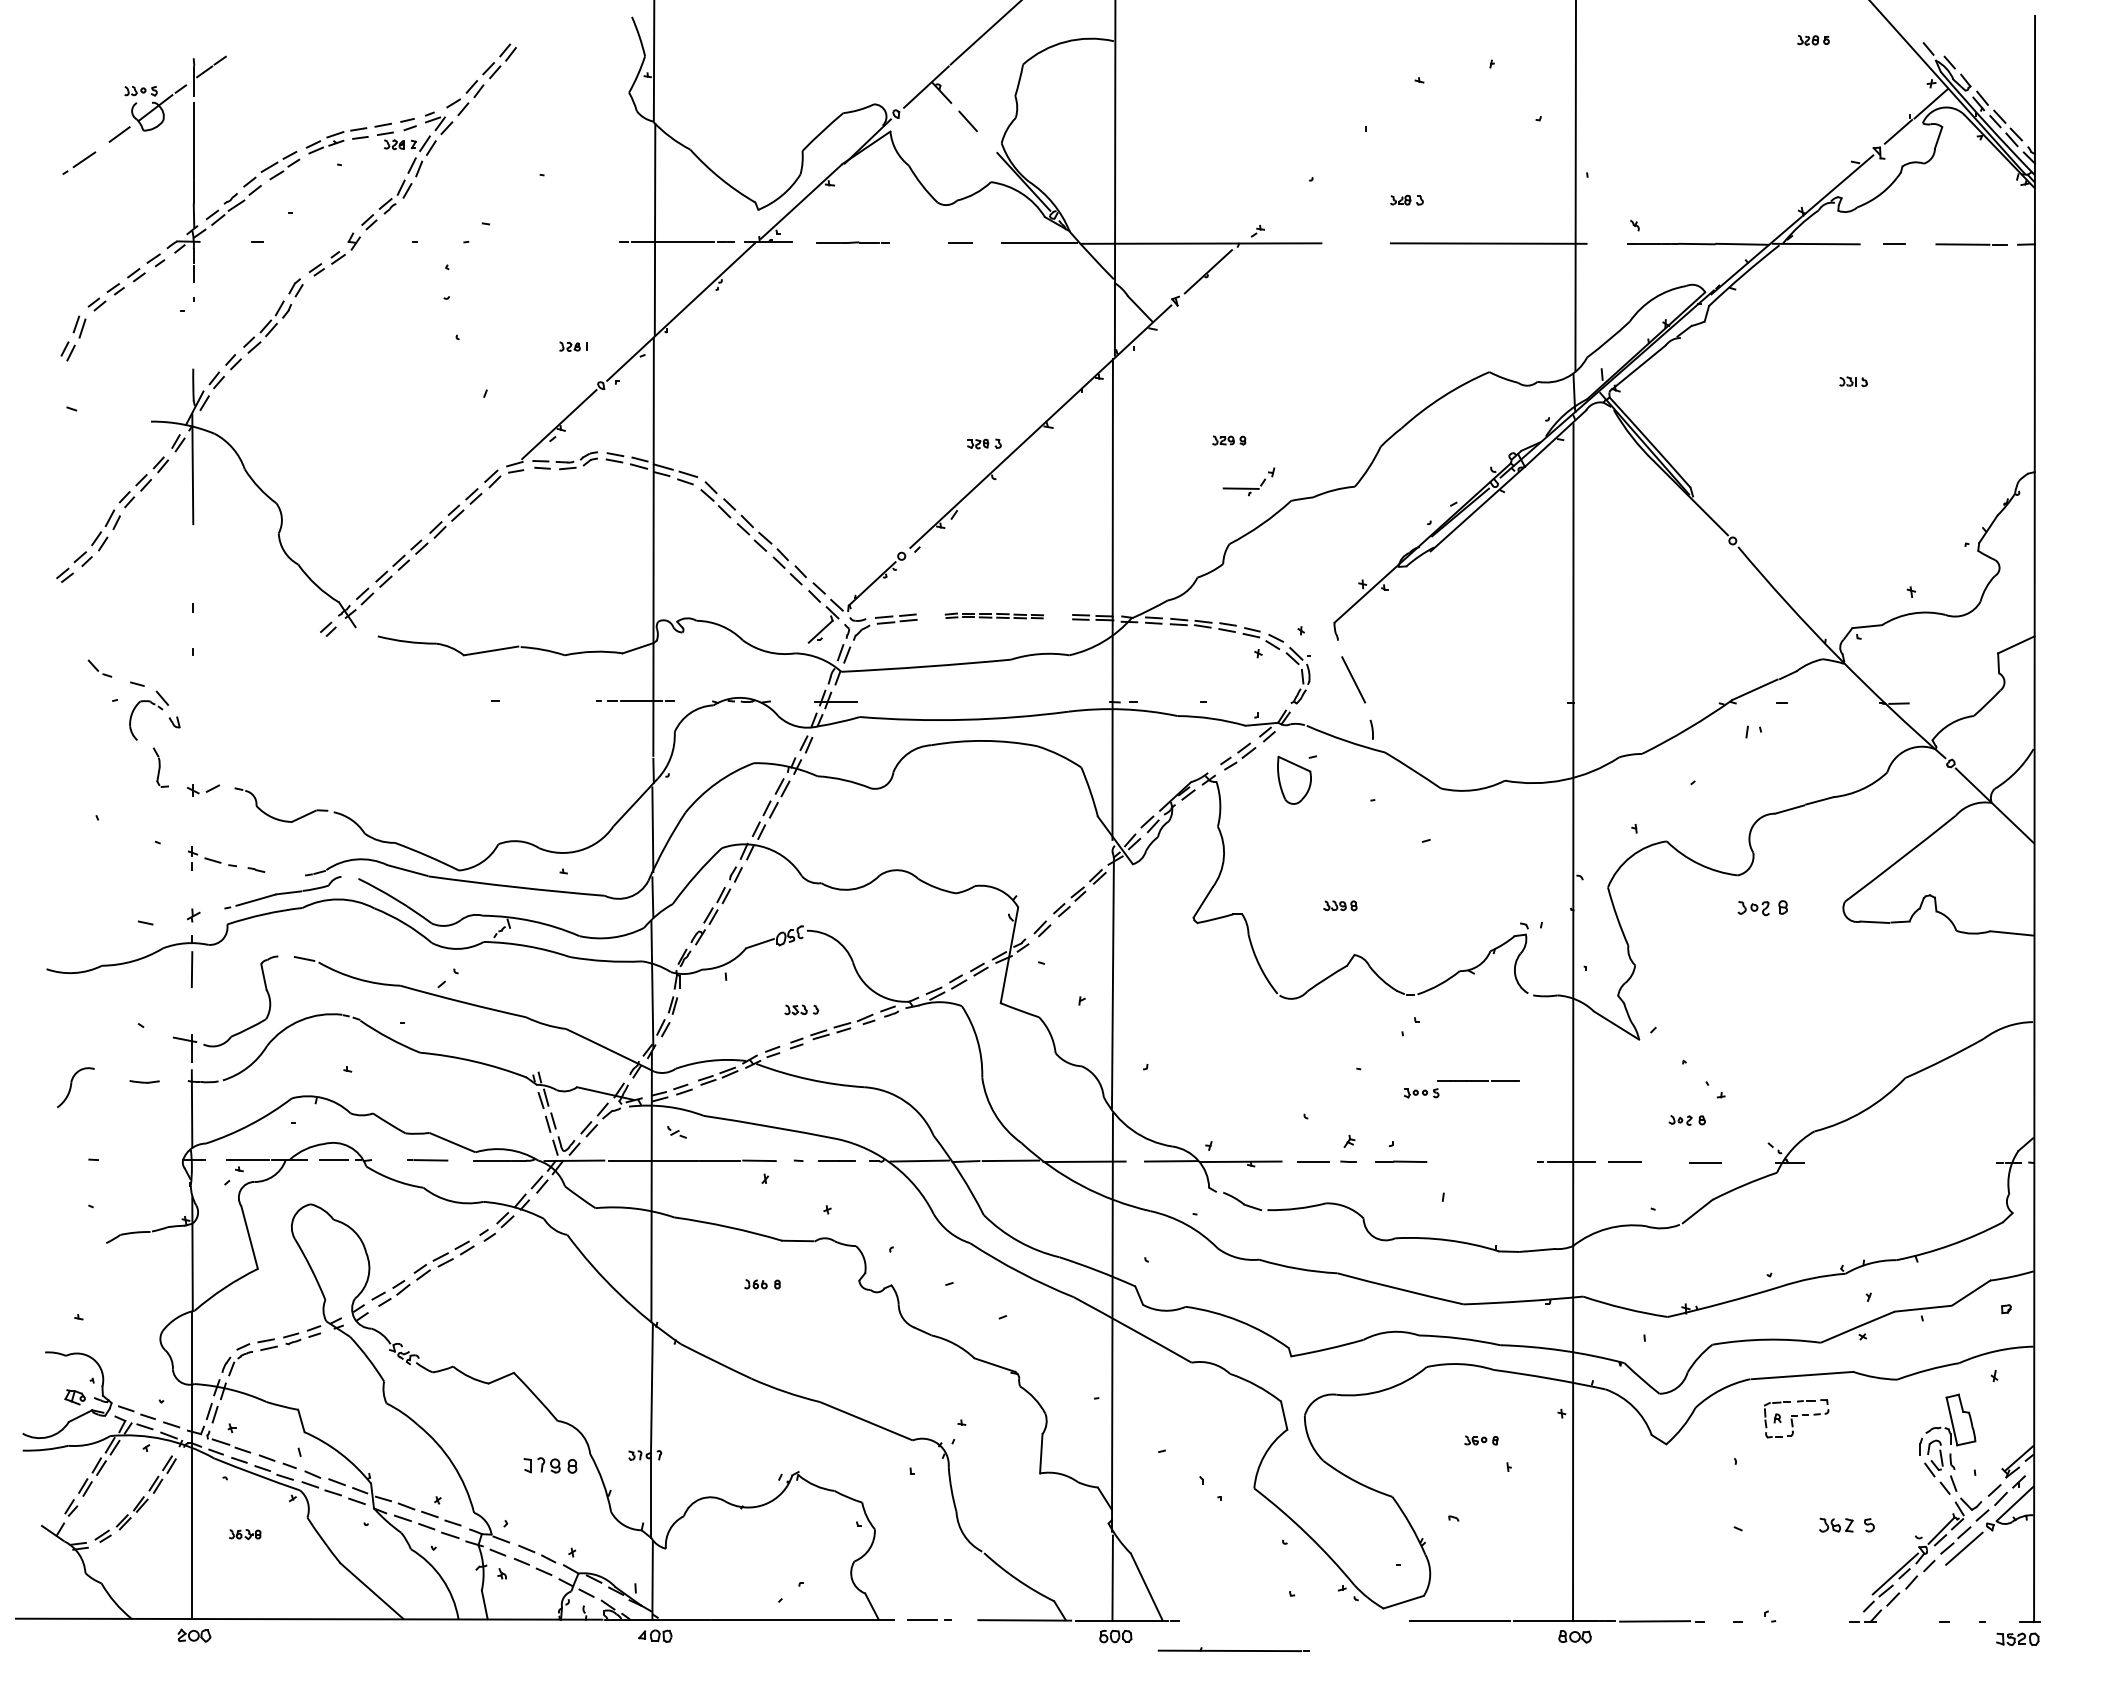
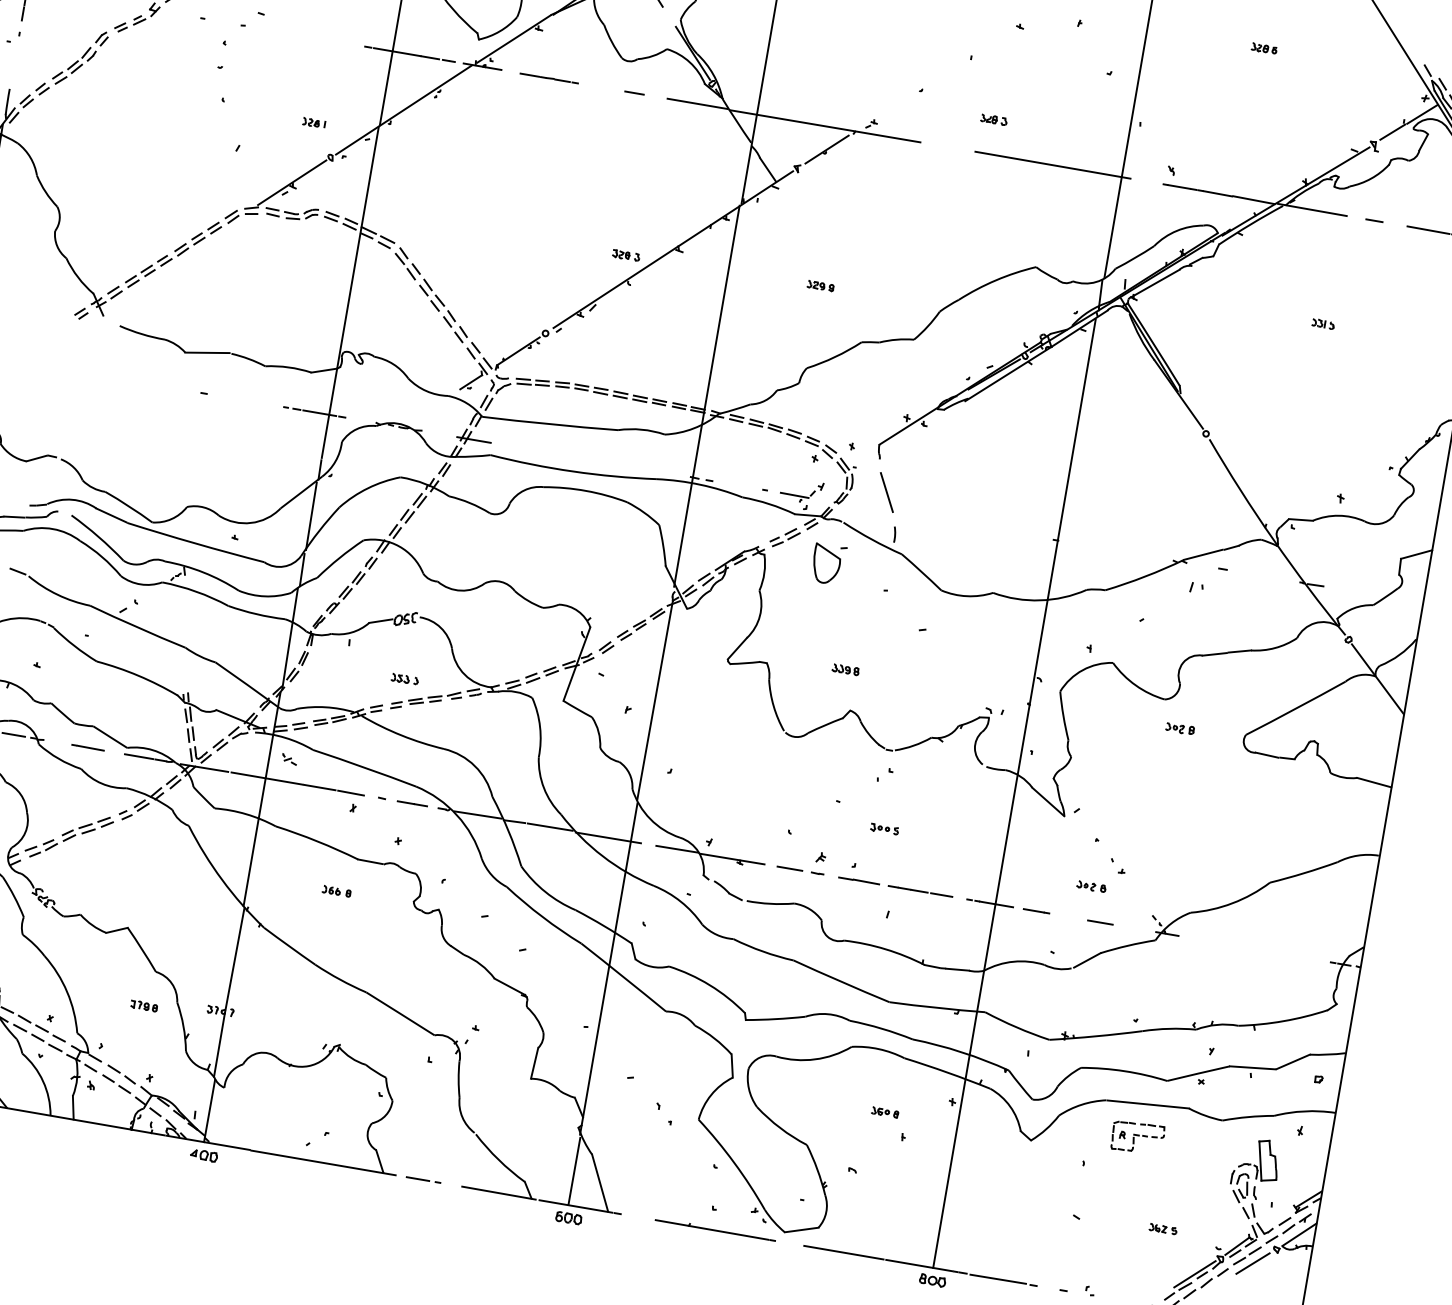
part: (1813, 40) -> (1264, 48), moved
part: (1248, 481) -> (801, 490), moved
part: (994, 615) -> (611, 392), size x1.43
part: (1762, 908) -> (1179, 729), size x0.71
line: (1478, 1080) -> (920, 891), moved
part: (550, 1464) -> (144, 1005), size x0.62
part: (1846, 1525) -> (1162, 1229), size x0.62
part: (1233, 1649) -> (715, 1229), moved

